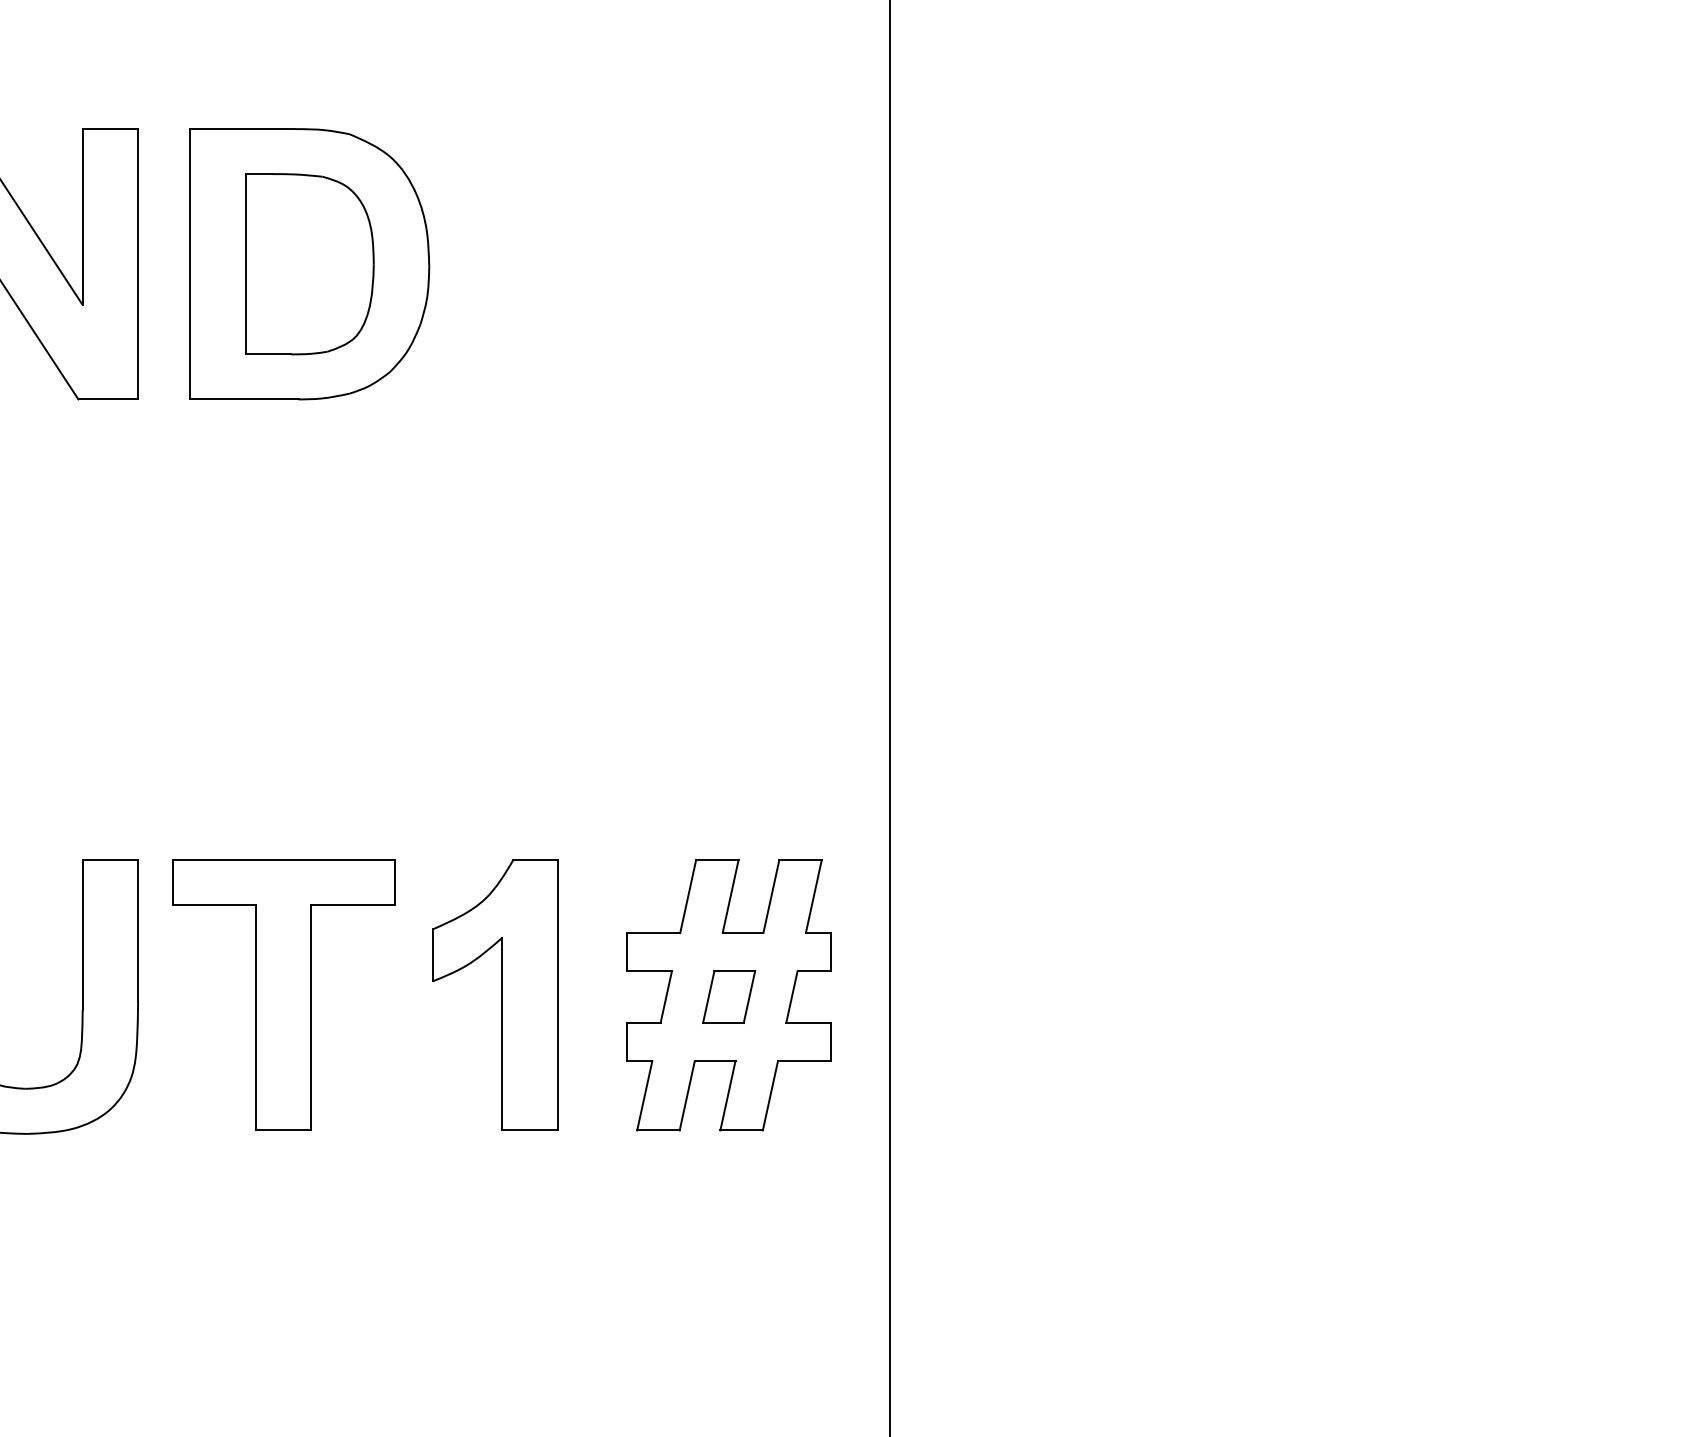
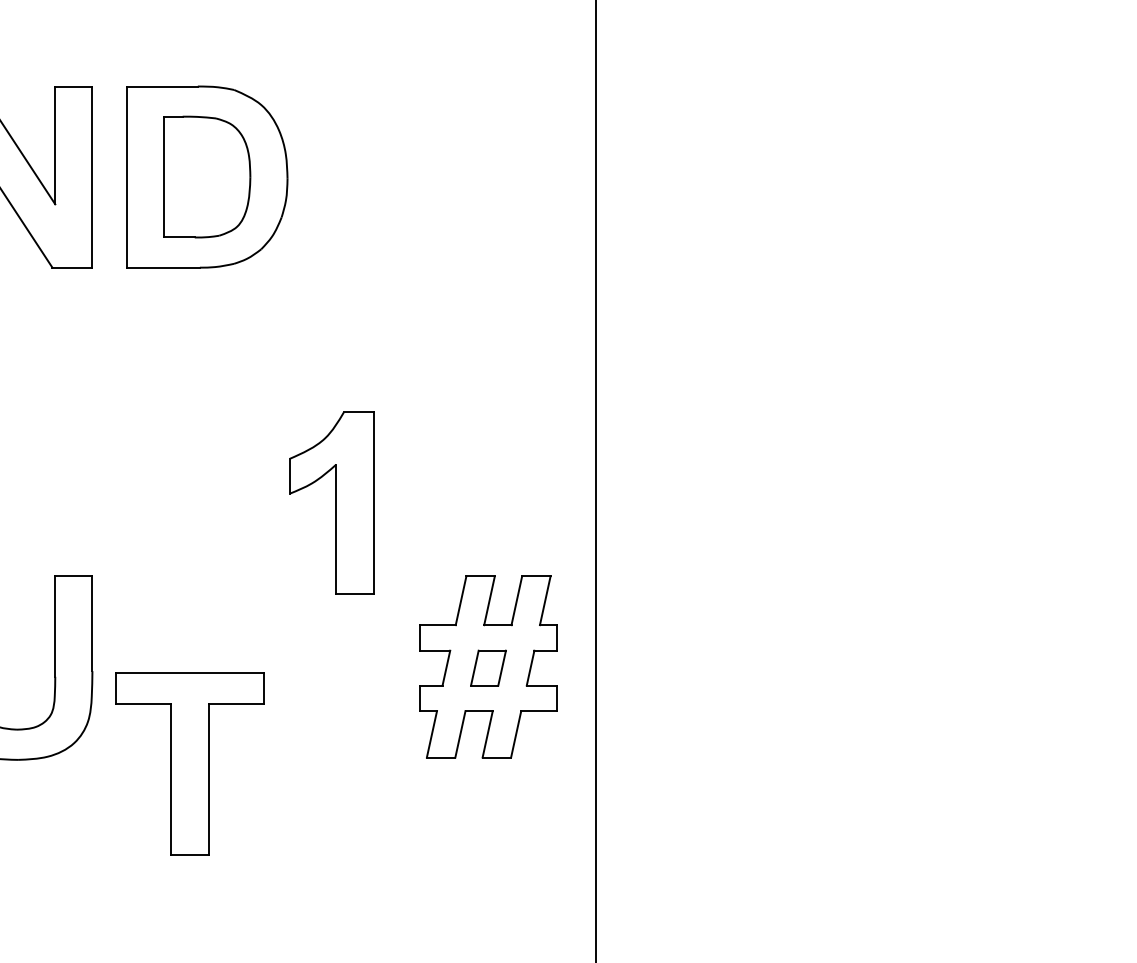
part: (282, 994) -> (189, 763), moved
part: (494, 994) -> (331, 502), moved

